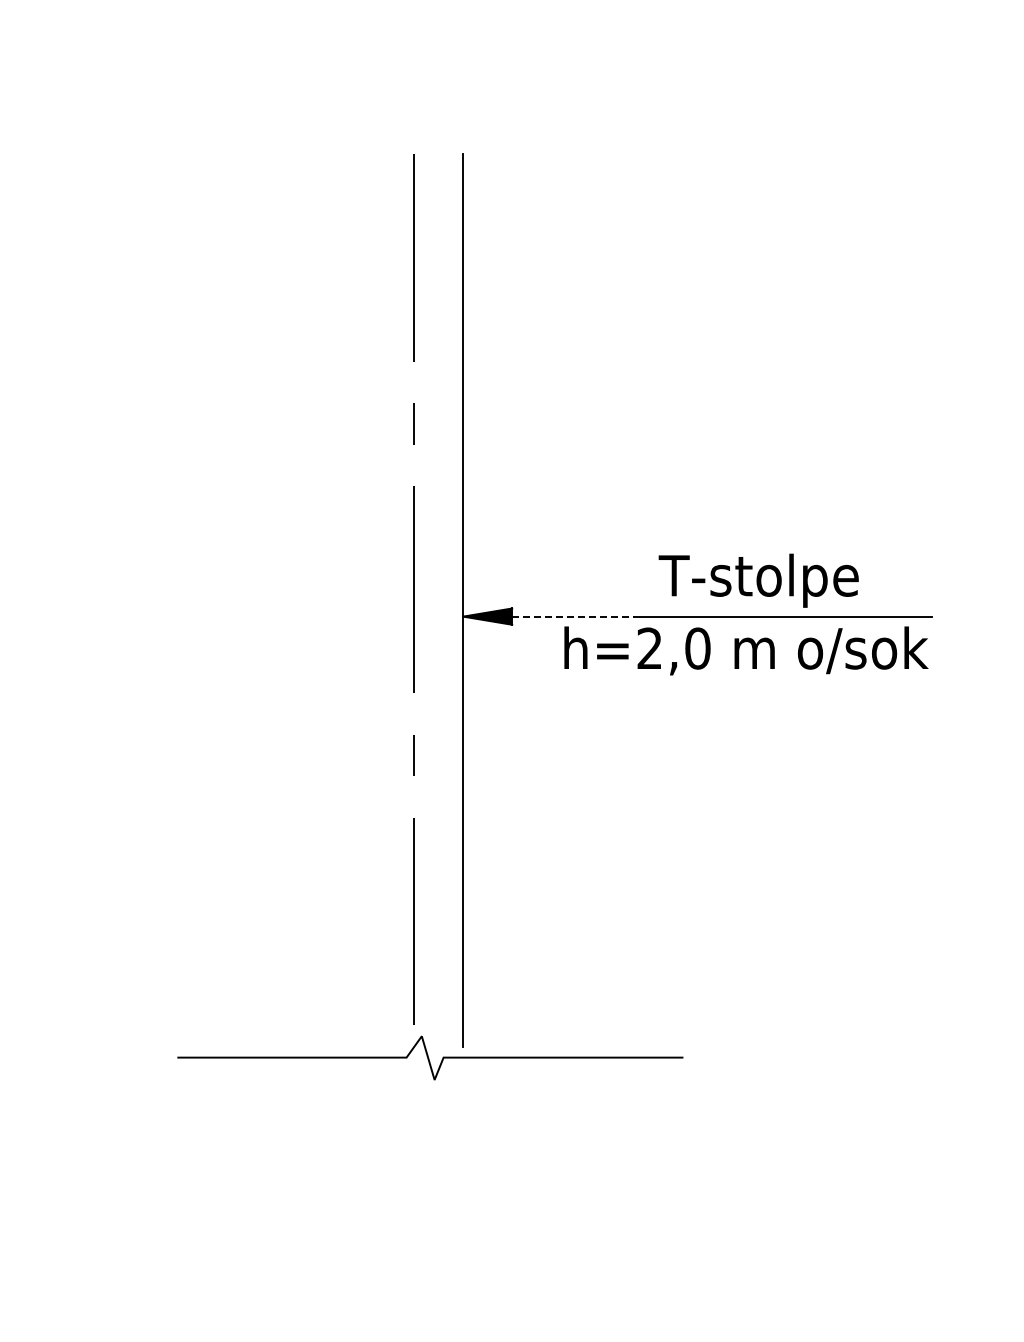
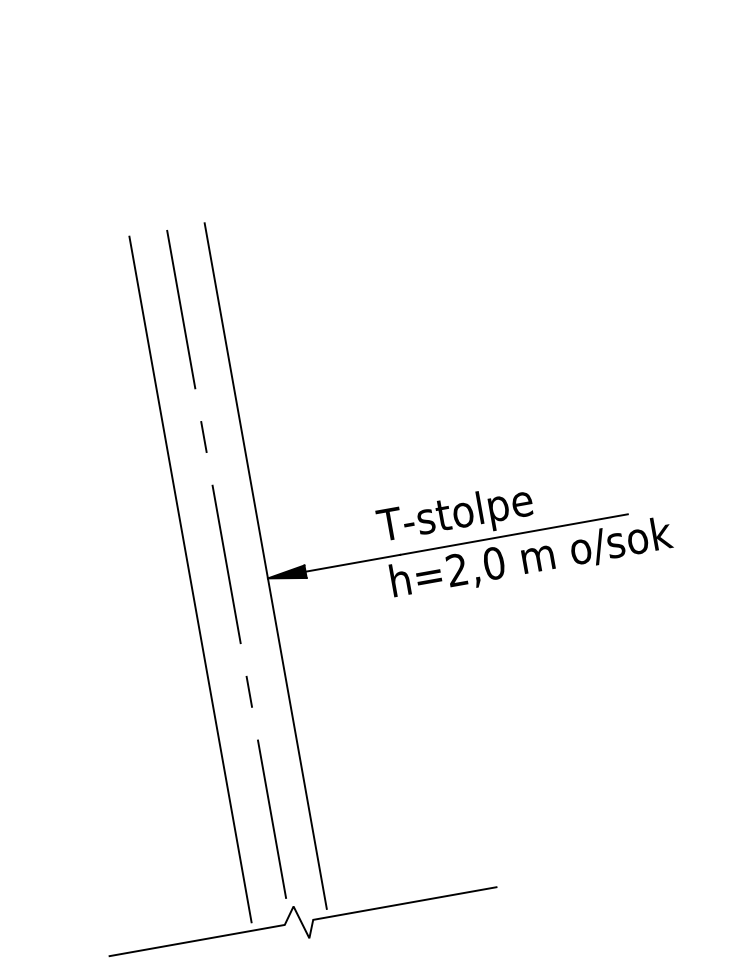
text: (758, 580) -> (455, 516), moved
line: (365, 600) -> (190, 579), added
line: (573, 616) -> (352, 563), dashed -> solid
text: (746, 650) -> (531, 558), moved

